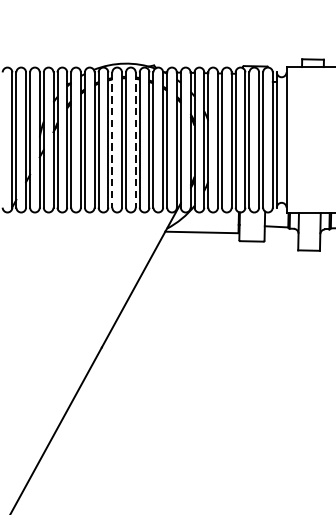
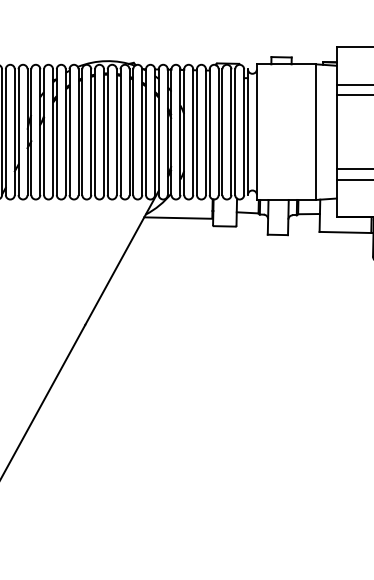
line: (112, 140) -> (95, 132), dashed -> solid
line: (135, 140) -> (116, 132), dashed -> solid

